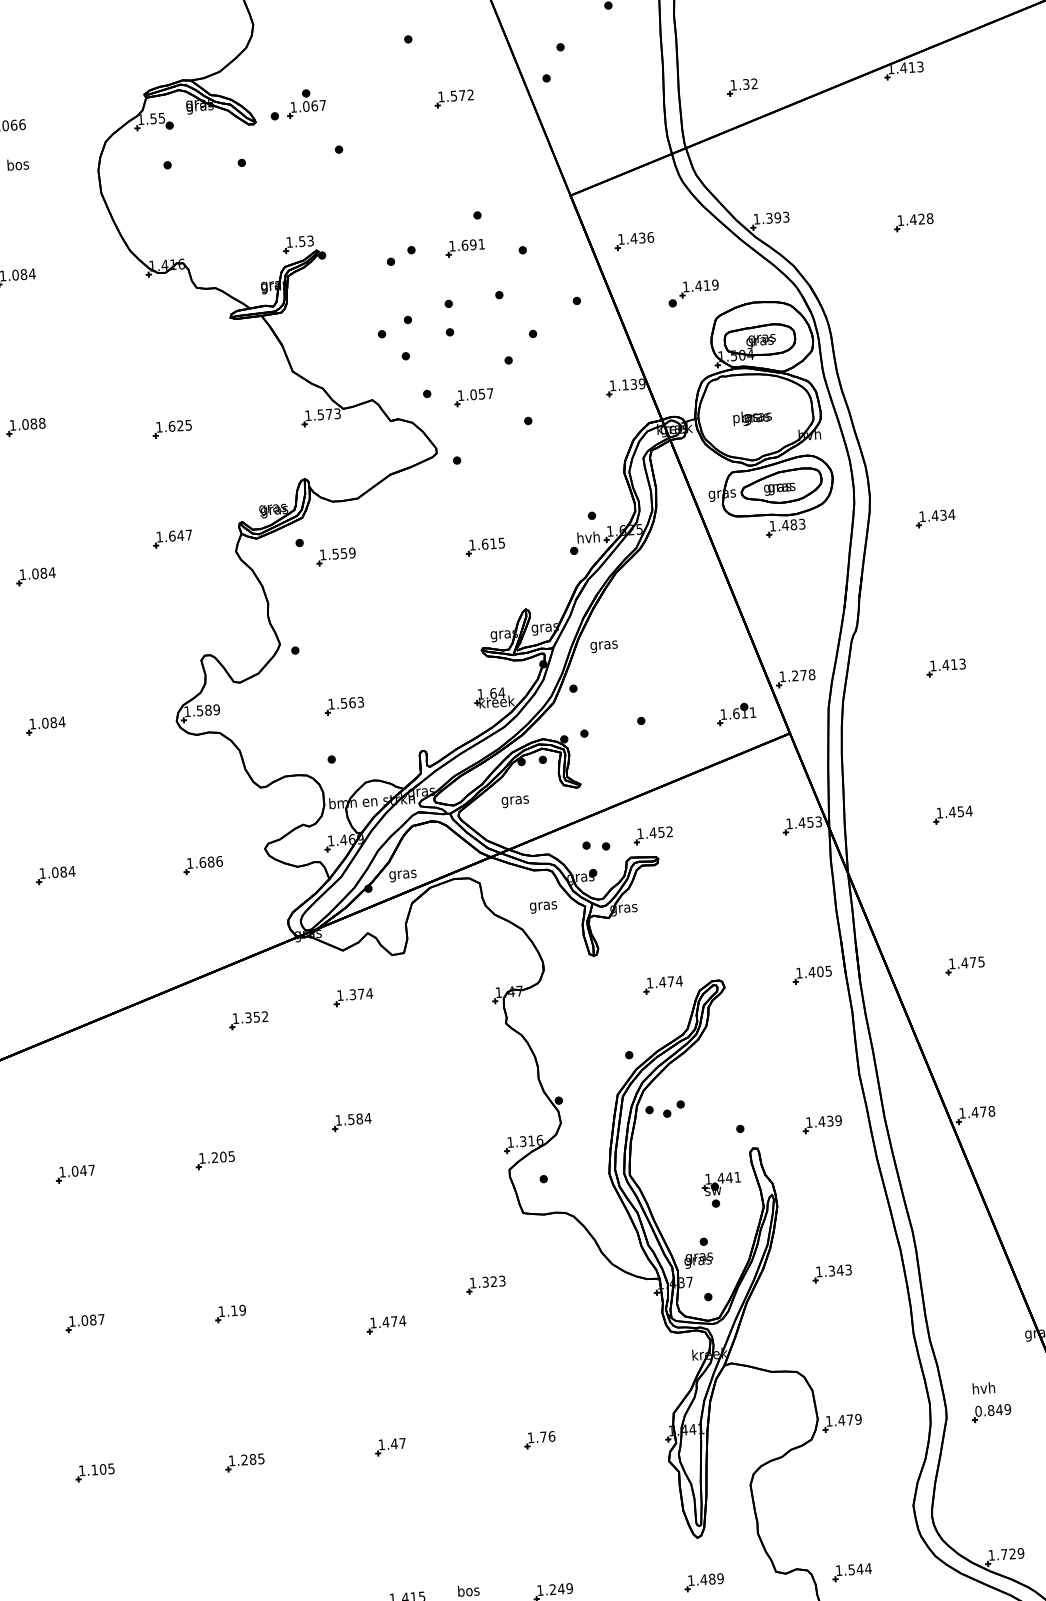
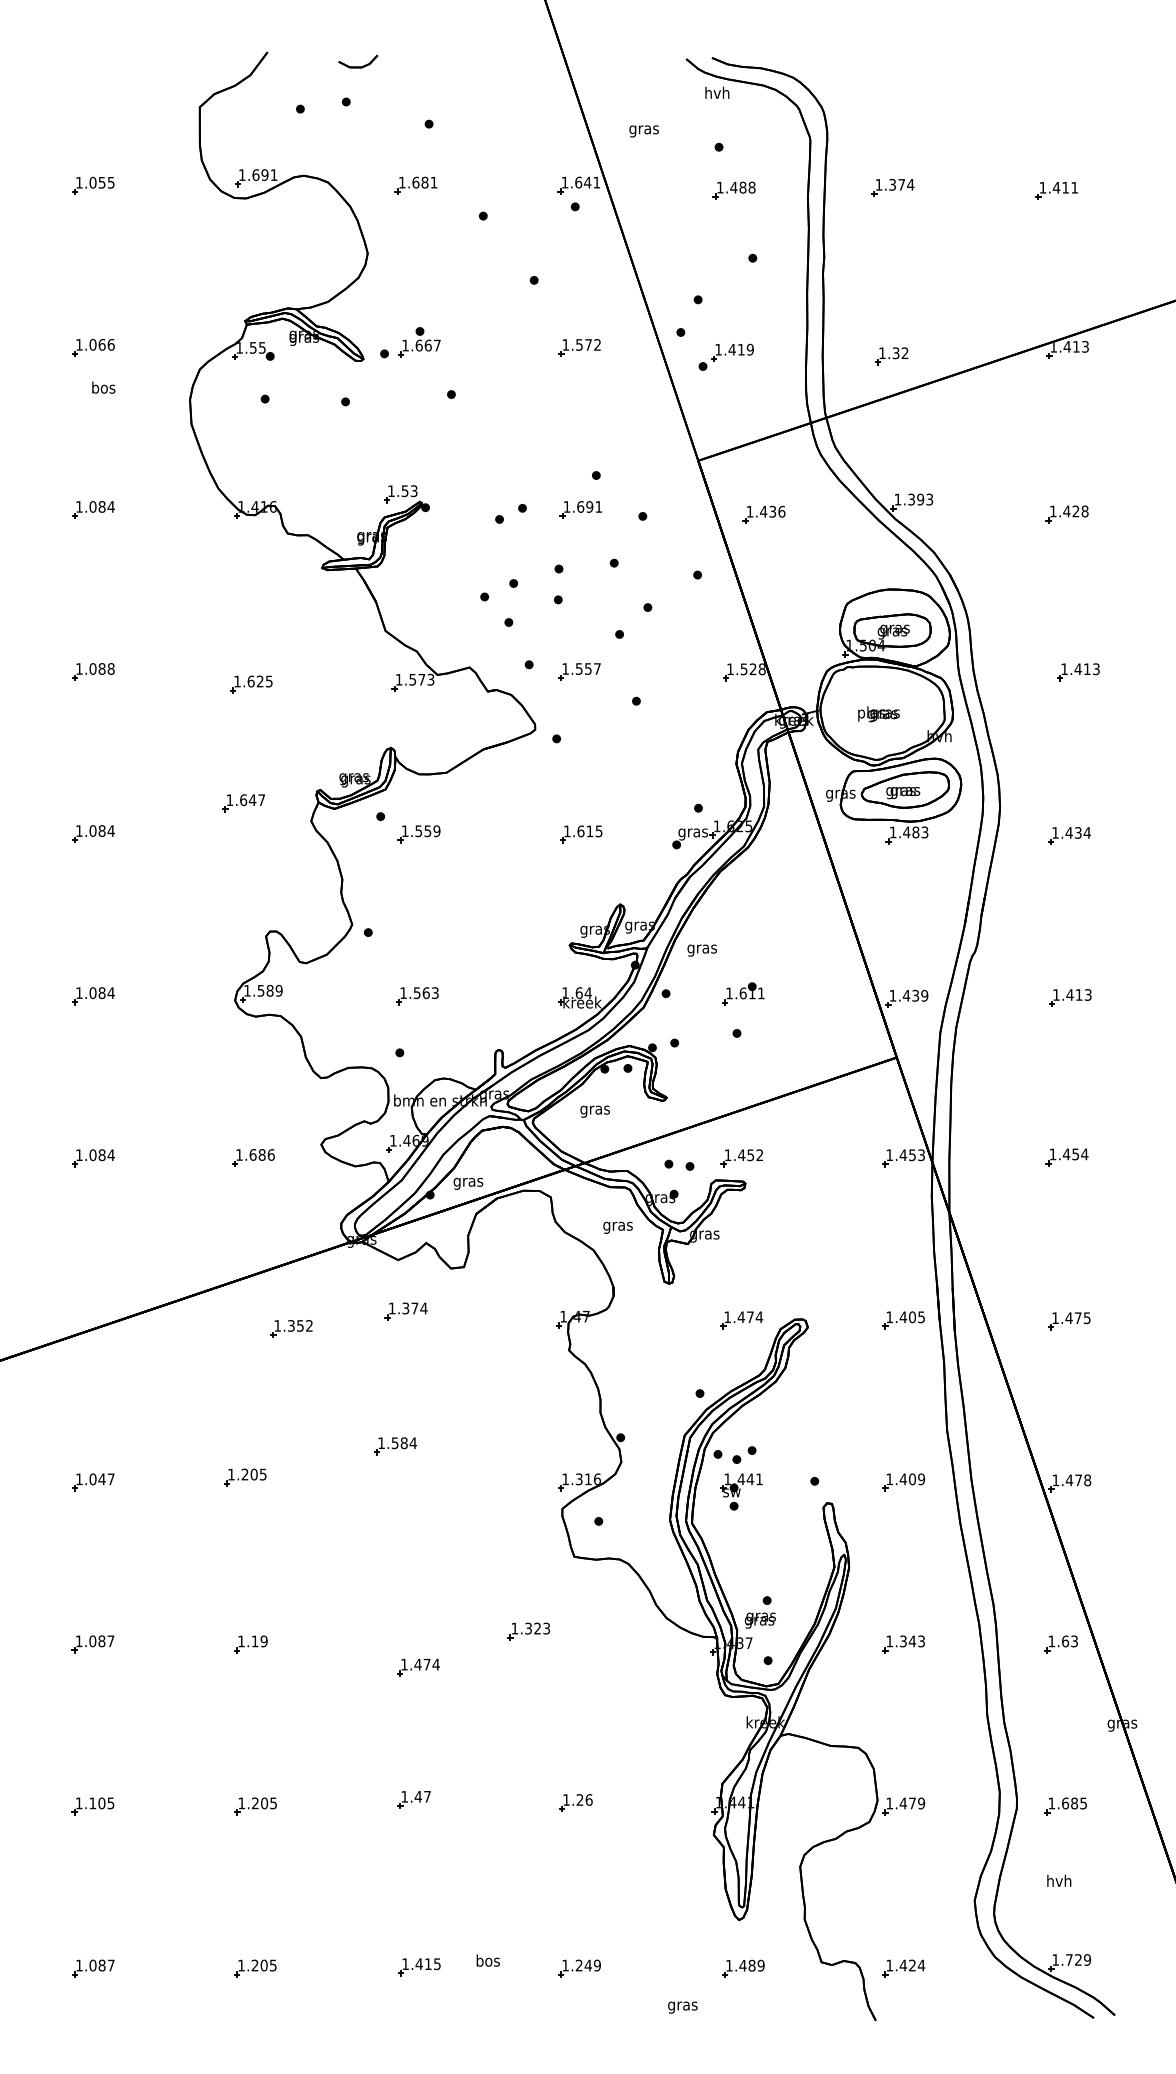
text: (305, 106) -> (418, 345), 1.067 -> 1.667
part: (692, 292) -> (725, 356), moved
part: (933, 367) -> (1078, 672), added
text: (633, 384) -> (752, 669), 1.139 -> 1.528
text: (472, 394) -> (578, 668), 1.057 -> 1.557
text: (587, 538) -> (692, 832), hvh -> gras
text: (803, 675) -> (915, 995), 1.278 -> 1.439
part: (736, 713) -> (743, 993), moved
text: (830, 1121) -> (912, 1479), 1.439 -> 1.409
part: (721, 1189) -> (741, 1491), moved
part: (976, 1264) -> (1060, 1644), added
text: (984, 1387) -> (1059, 1880), moved
text: (992, 1410) -> (1067, 1803), 0.849 -> 1.685
text: (543, 1436) -> (579, 1799), 1.76 -> 1.26
text: (252, 1458) -> (264, 1802), 1.285 -> 1.205
text: (855, 1569) -> (907, 1965), 1.544 -> 1.424

